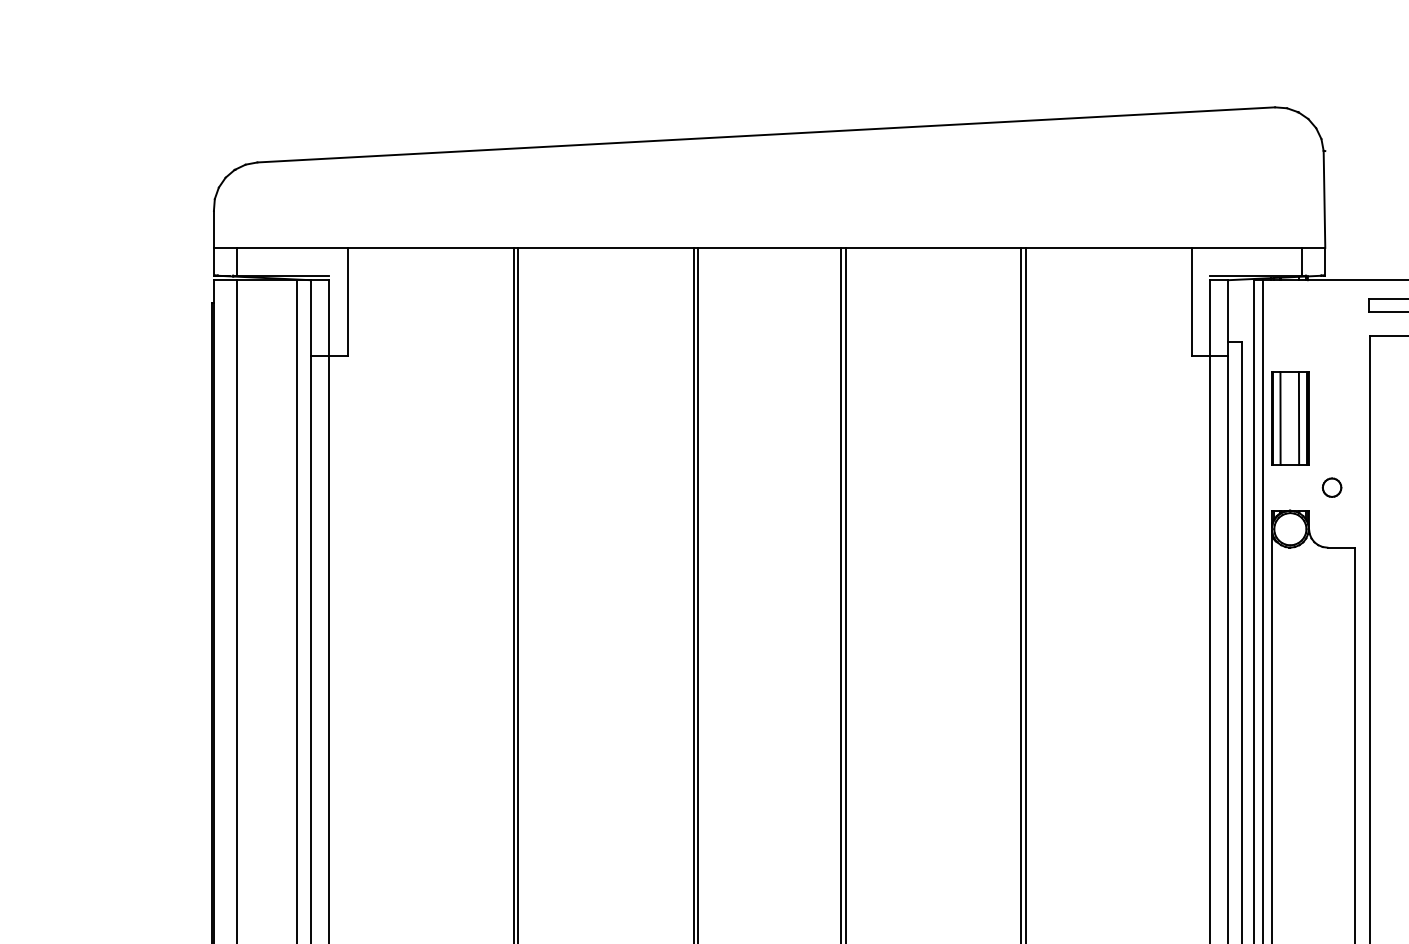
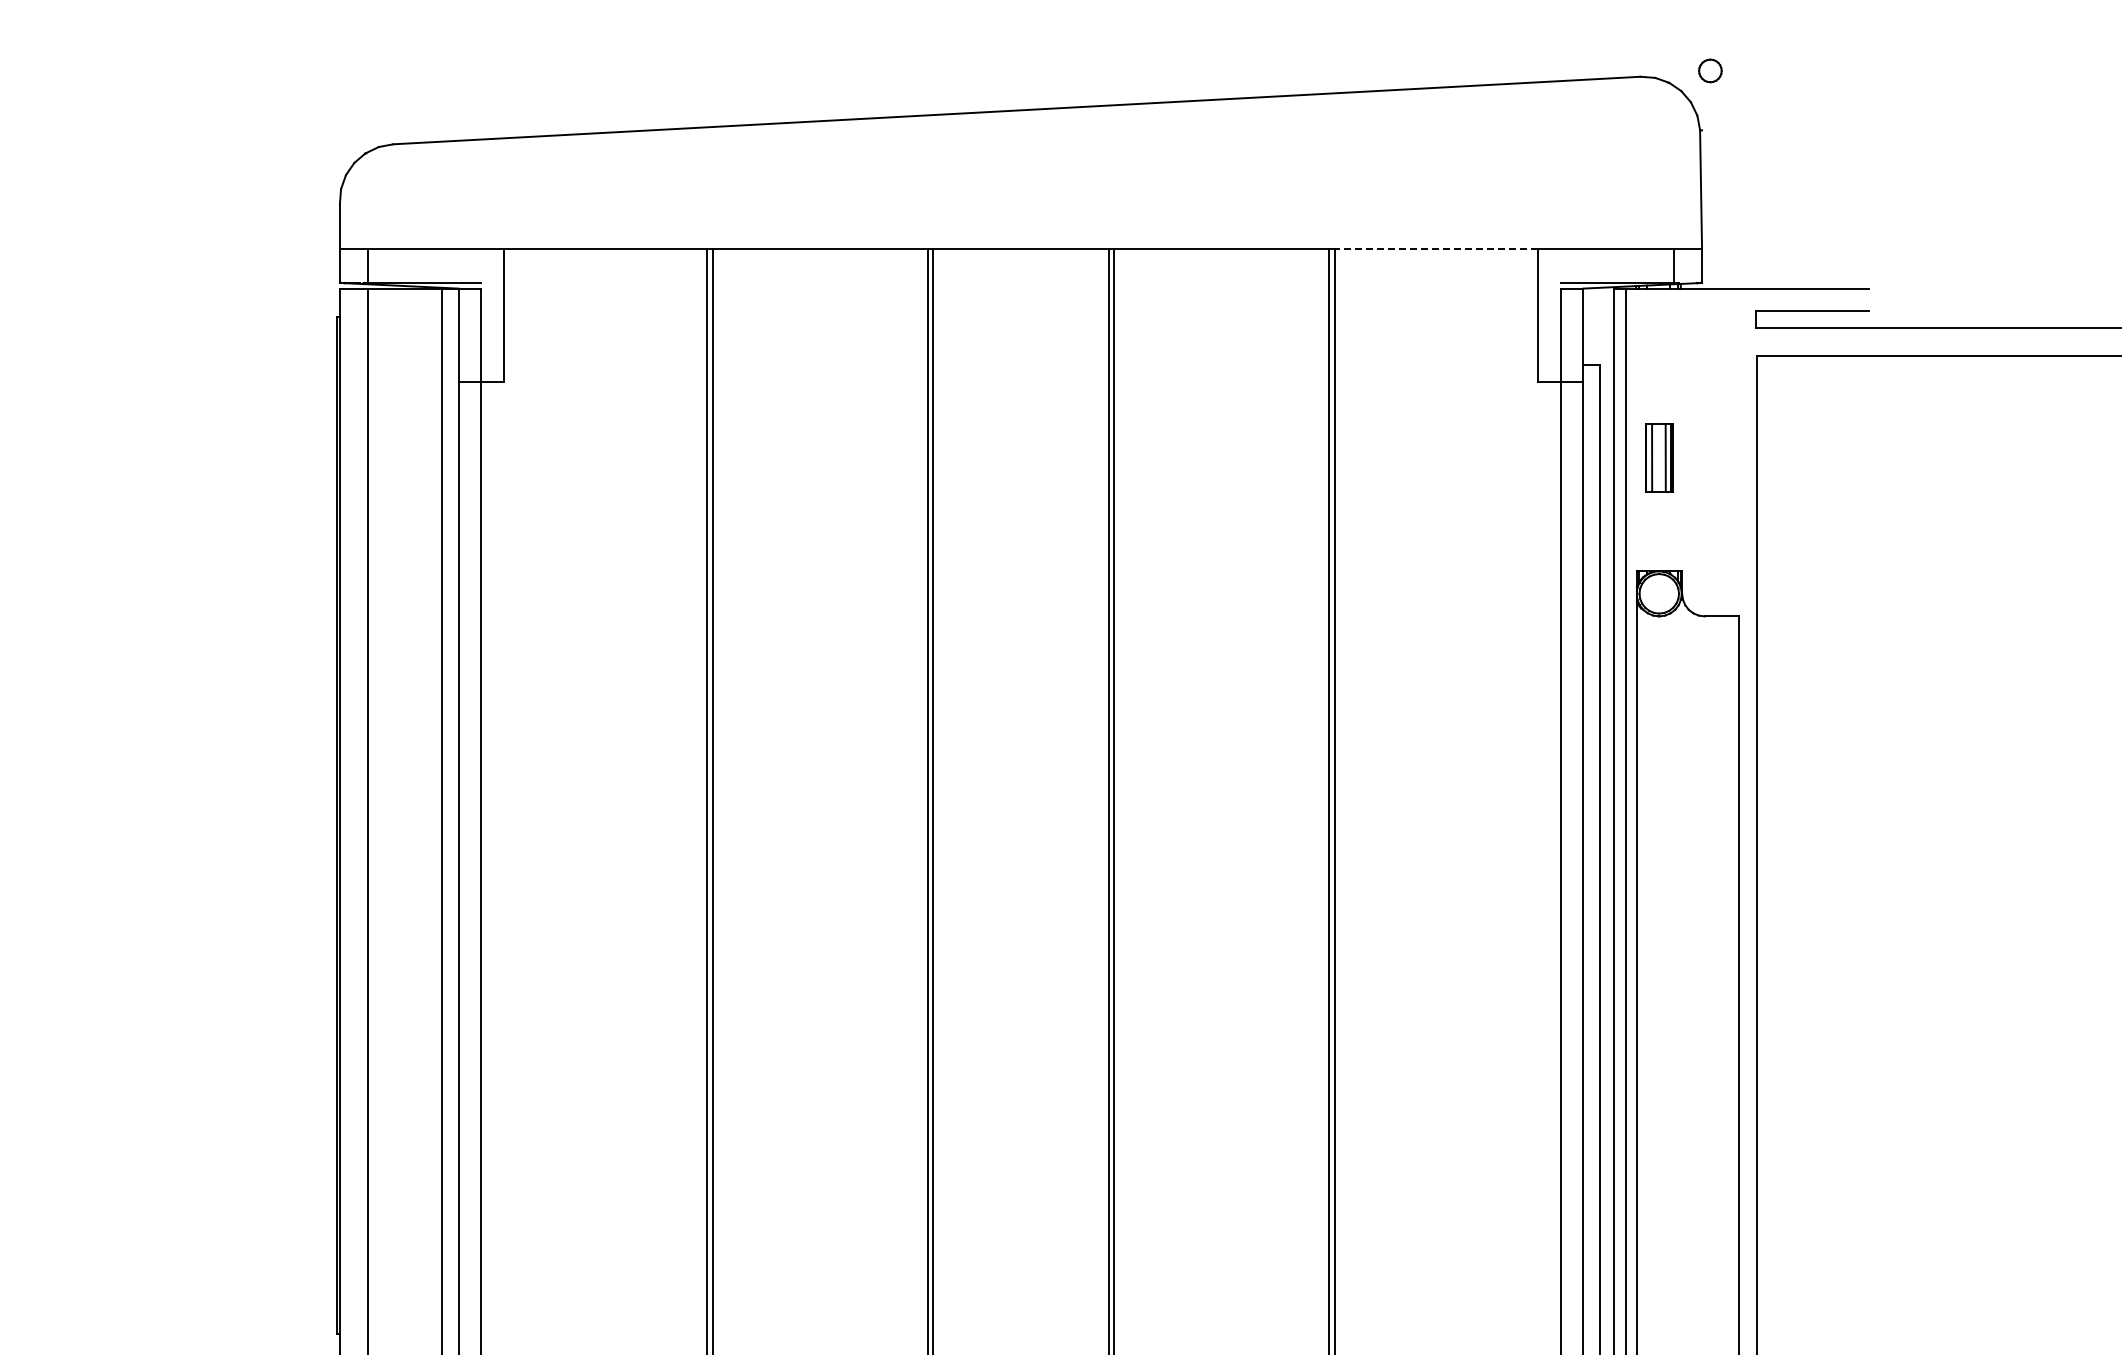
line: (1108, 248) -> (1436, 249), solid -> dashed
part: (1290, 417) -> (1659, 457), size x0.6
part: (1332, 487) -> (1710, 70), moved

